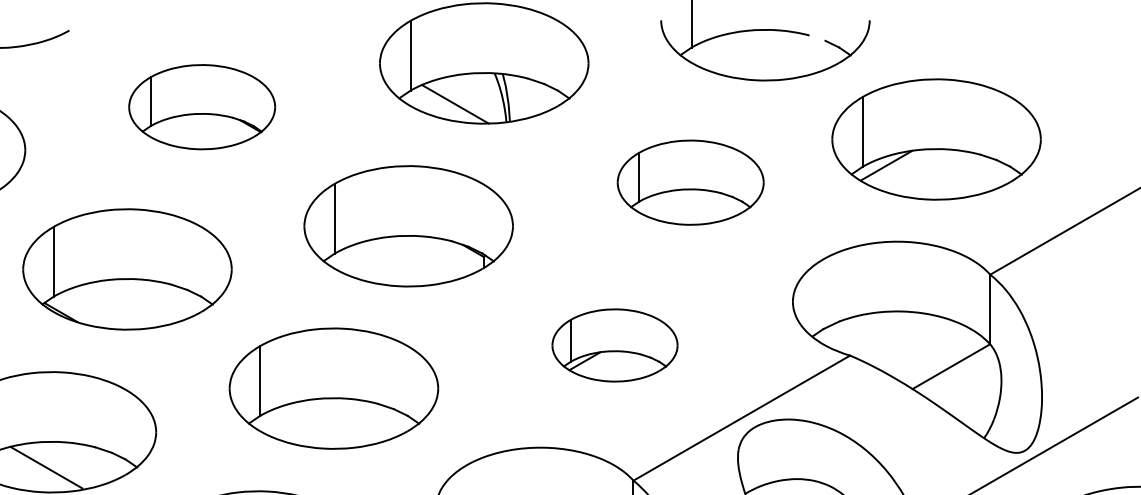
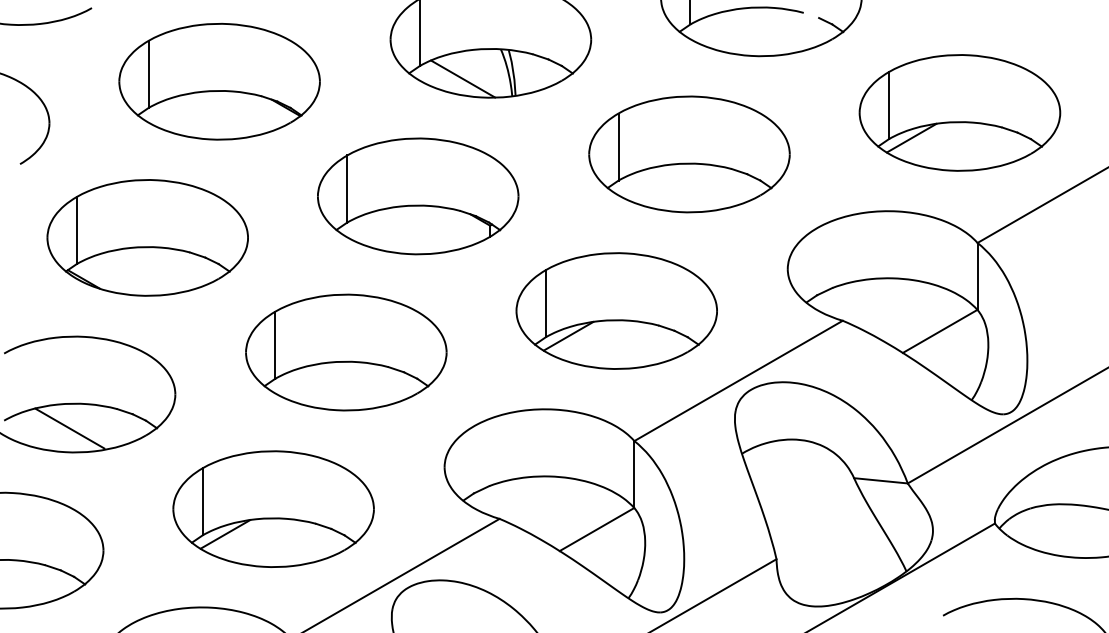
part: (202, 106) -> (219, 81), size x1.43
part: (936, 139) -> (959, 112), moved
part: (690, 182) -> (689, 154), size x1.43
part: (614, 344) -> (616, 310), size x1.67

